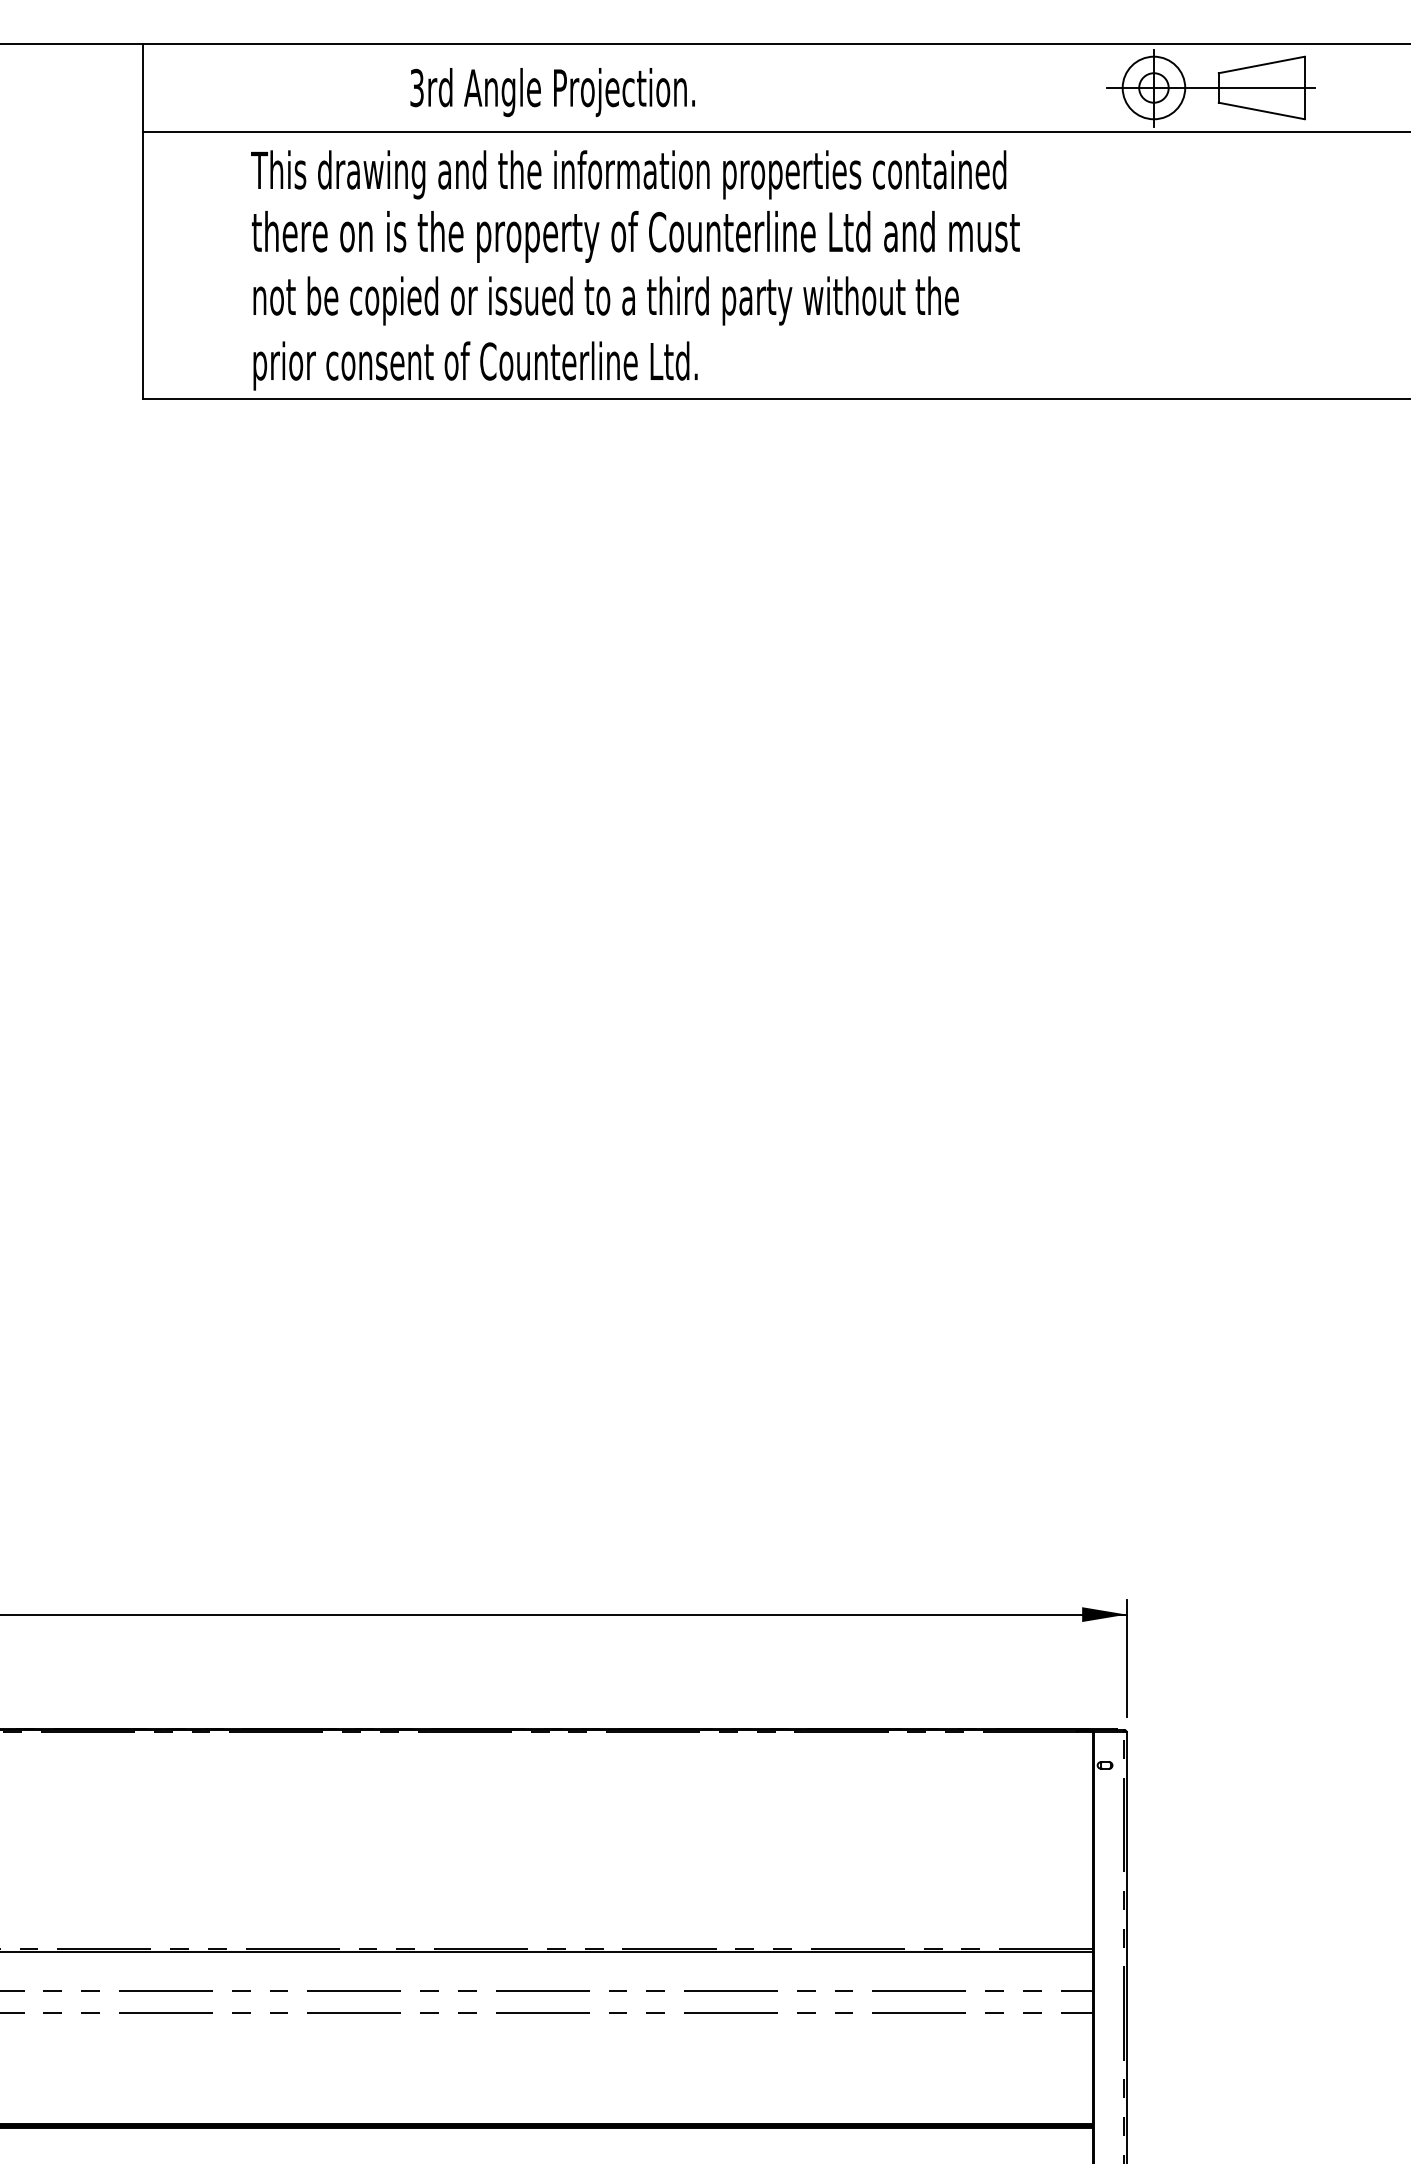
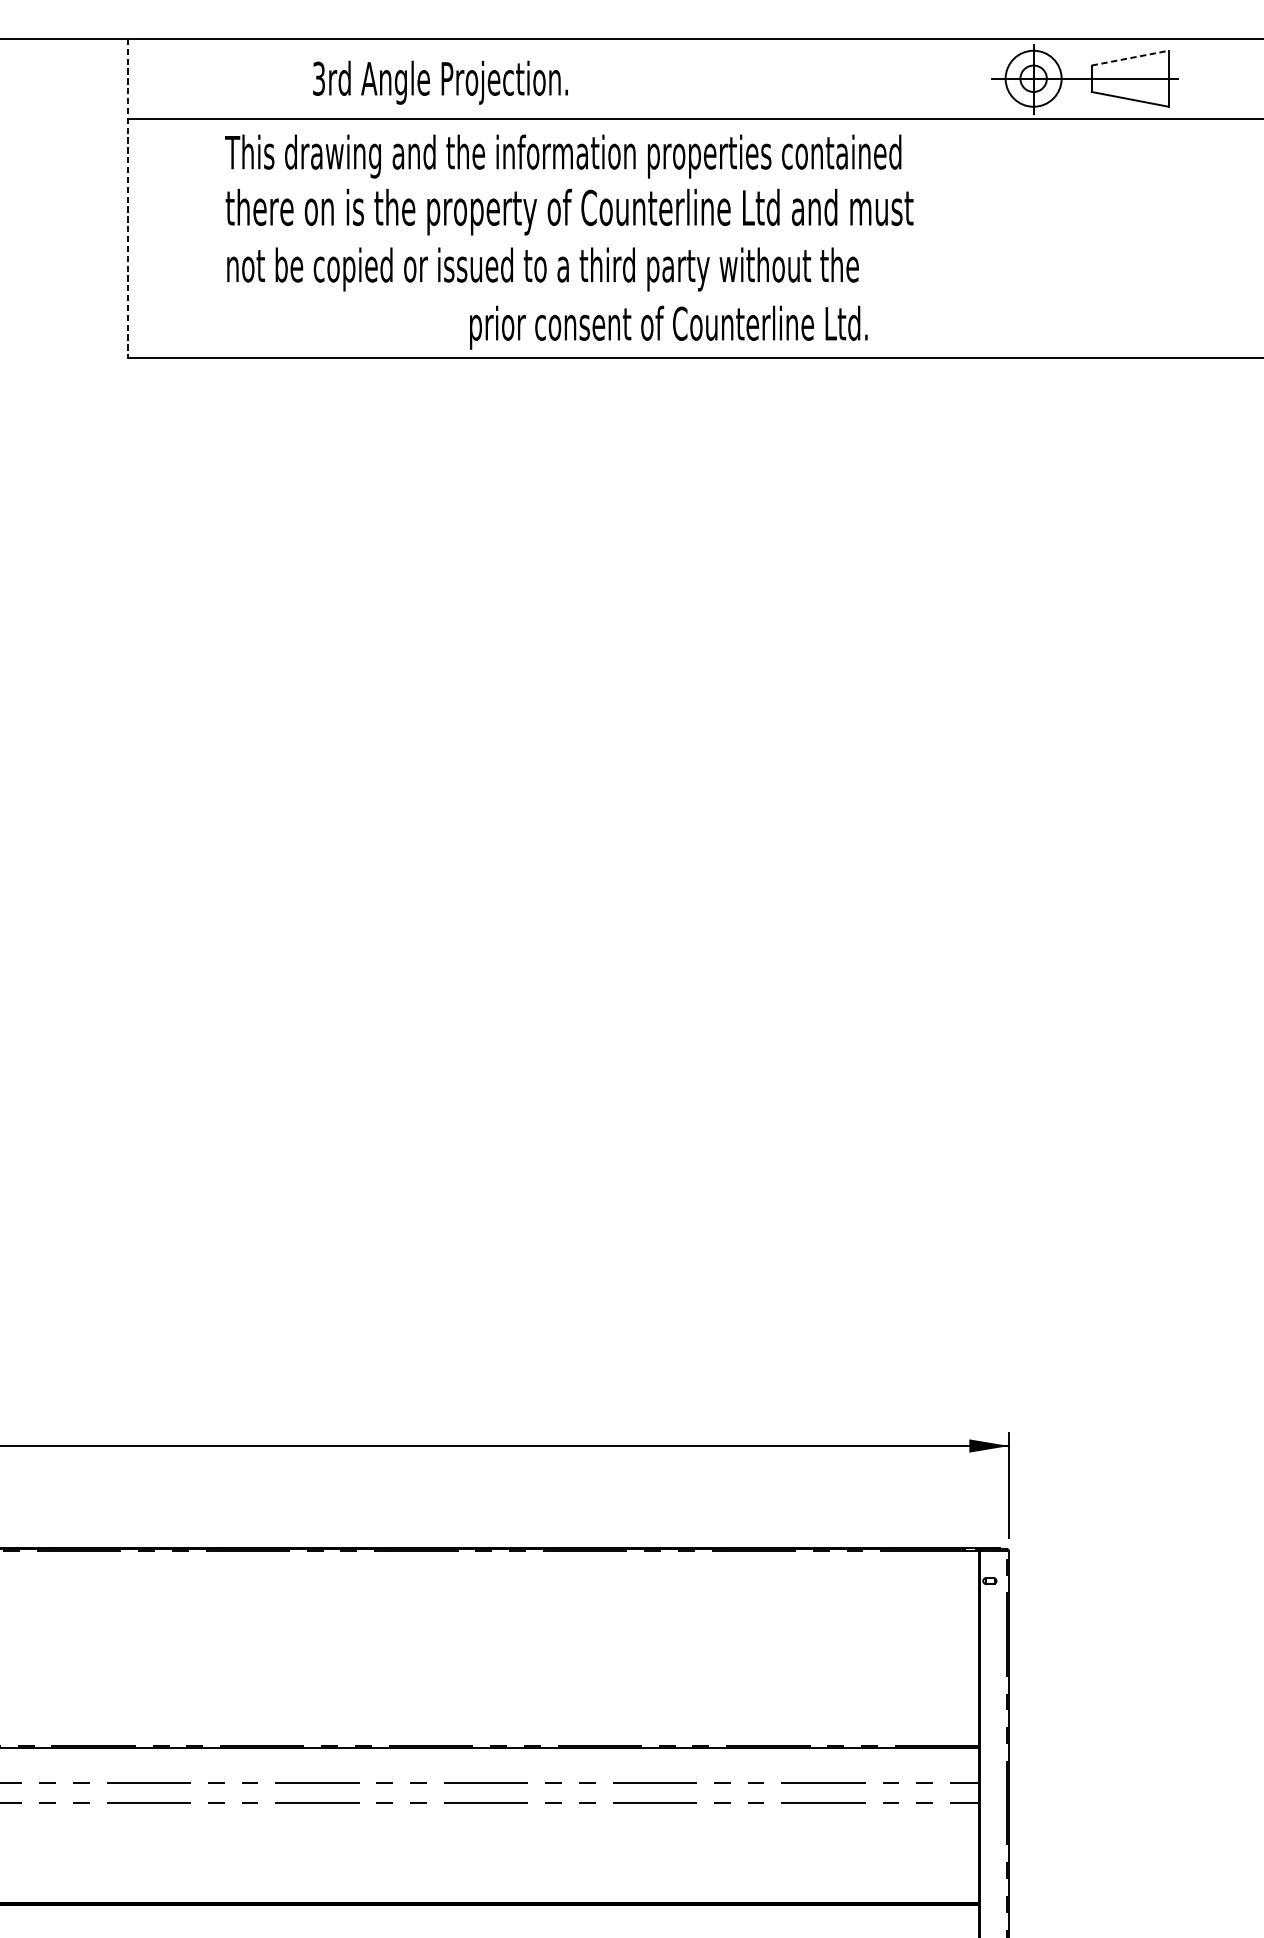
line: (1261, 64) -> (1129, 57), solid -> dashed
text: (552, 92) -> (440, 82), moved
line: (142, 221) -> (127, 198), solid -> dashed
text: (475, 365) -> (668, 327), moved

